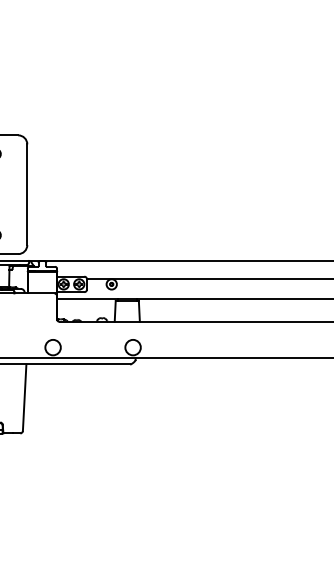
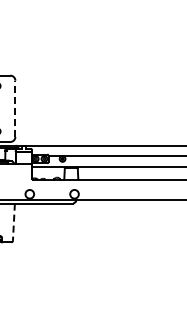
line: (27, 194) -> (15, 108), solid -> dashed
line: (23, 398) -> (13, 222), solid -> dashed

